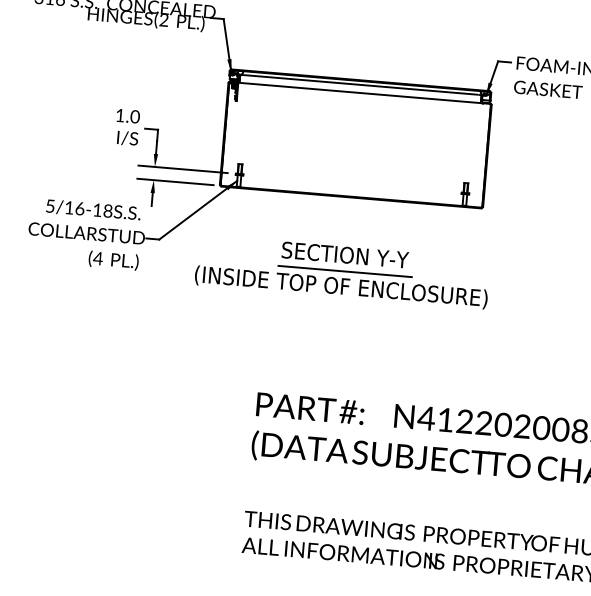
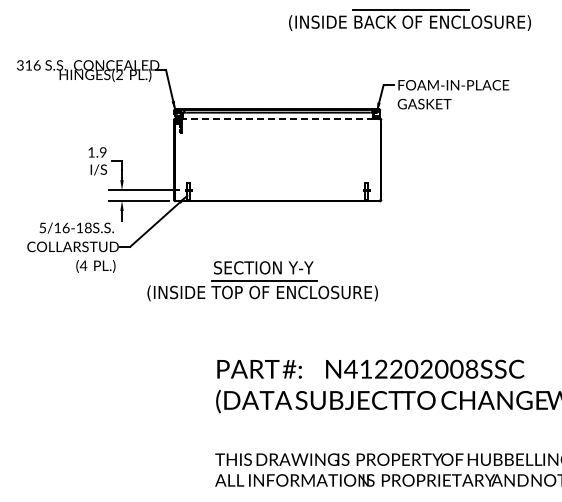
line: (359, 93) -> (277, 119), solid -> dashed
text: (134, 116) -> (102, 152), 1.0 -> 1.9
part: (342, 272) -> (262, 281), moved

